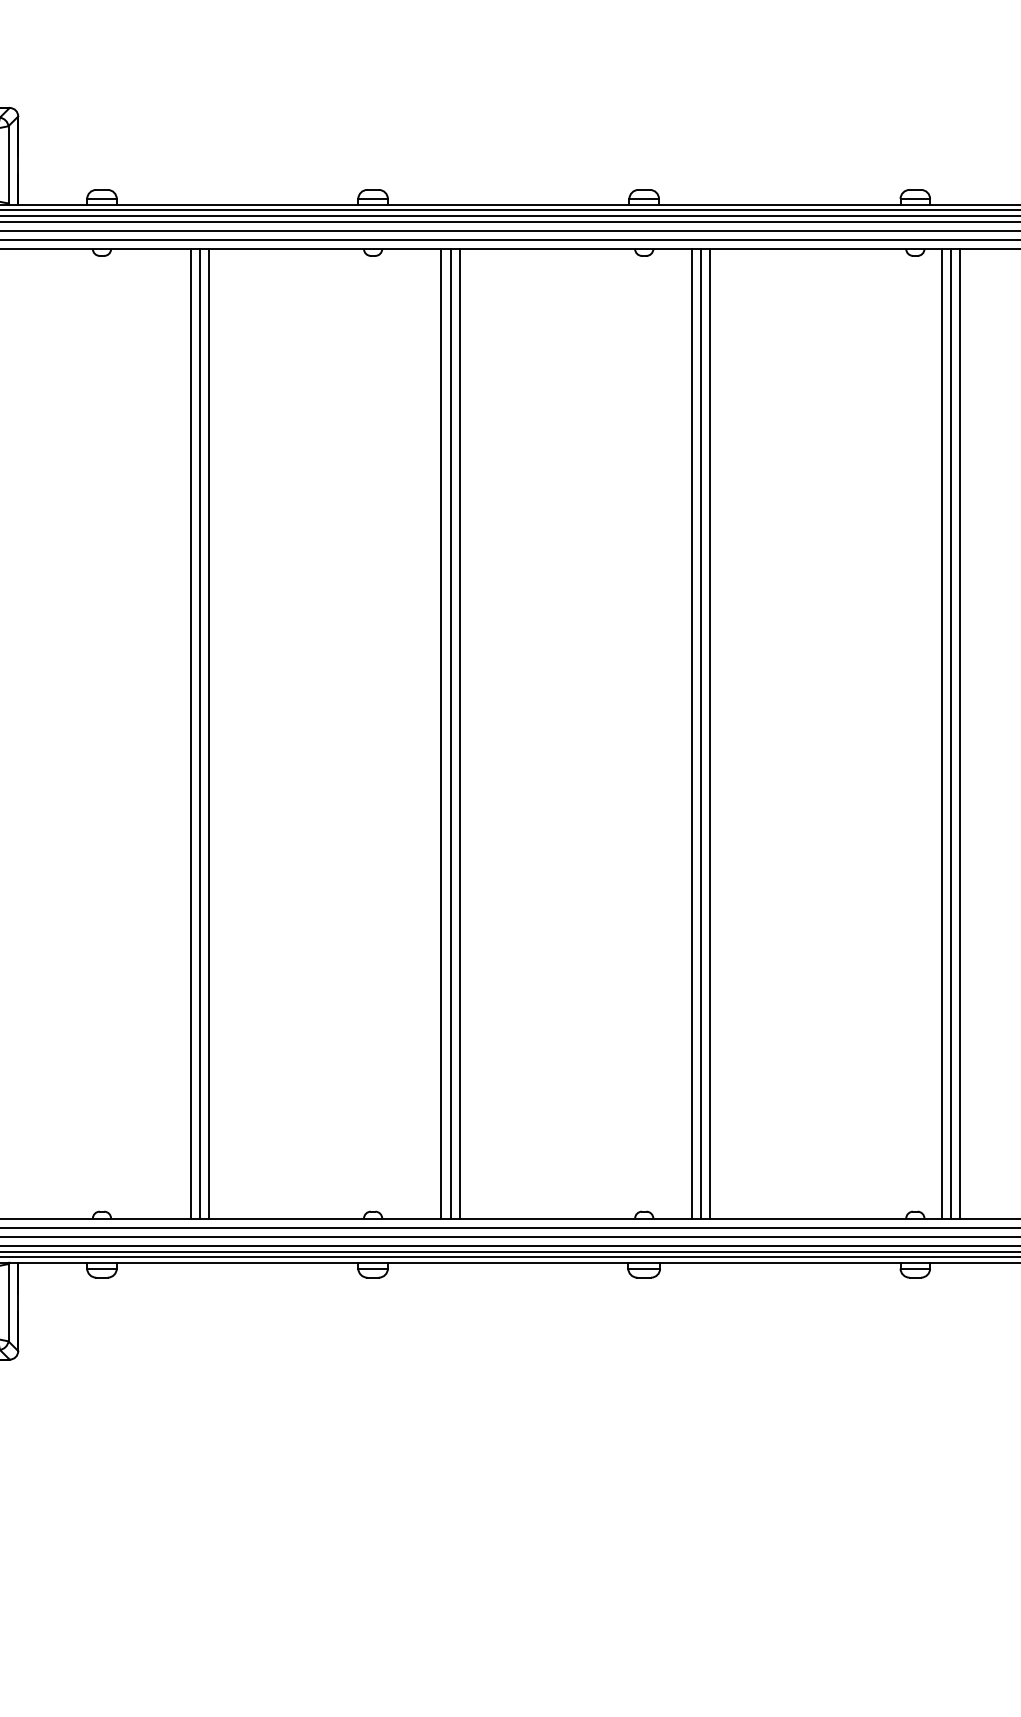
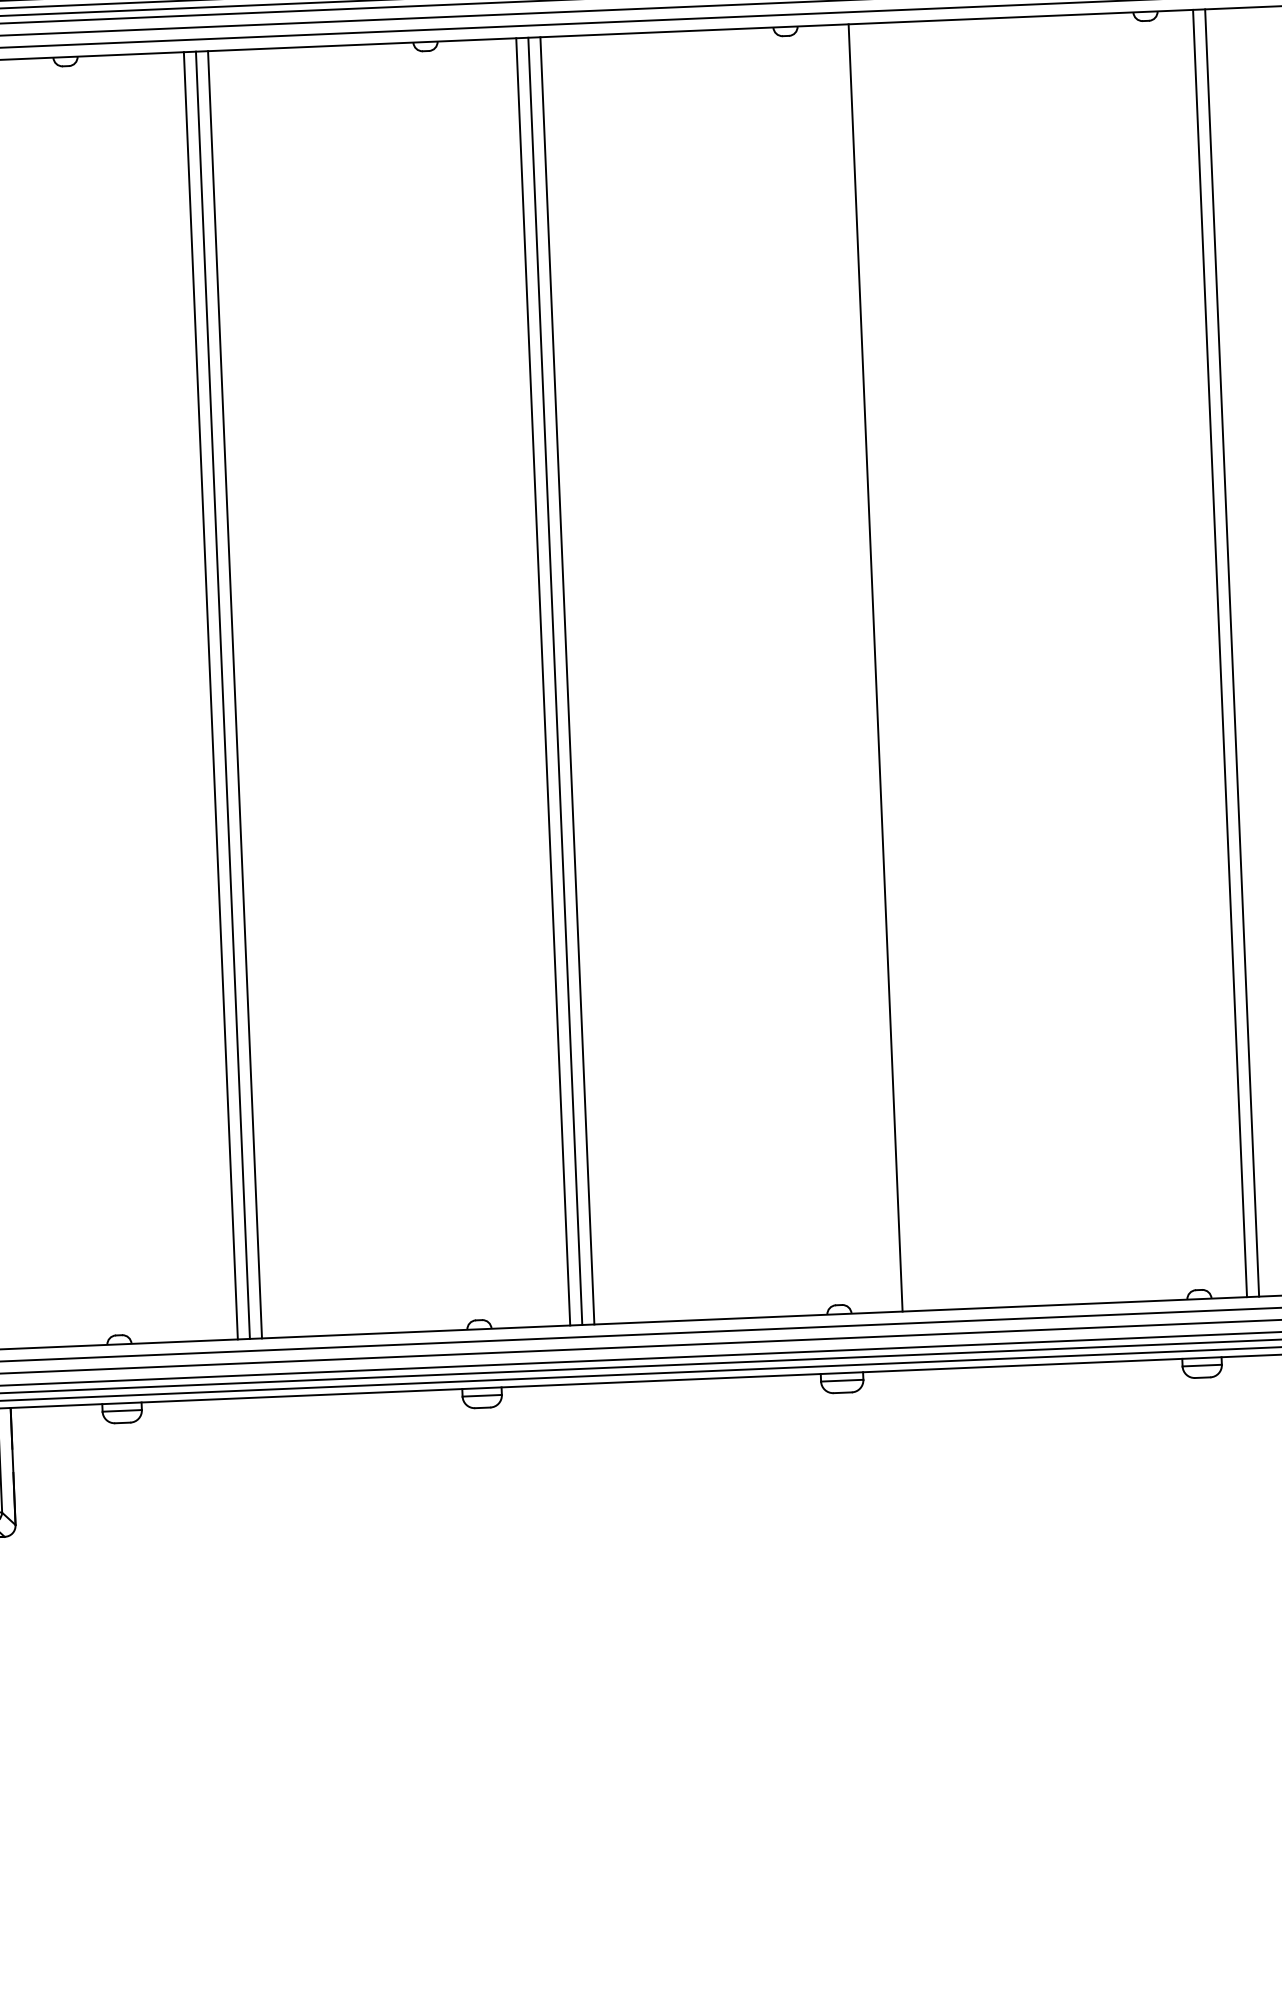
line: (700, 733) -> (887, 667), removed
line: (709, 733) -> (899, 666), removed
line: (942, 733) -> (1208, 653), removed

